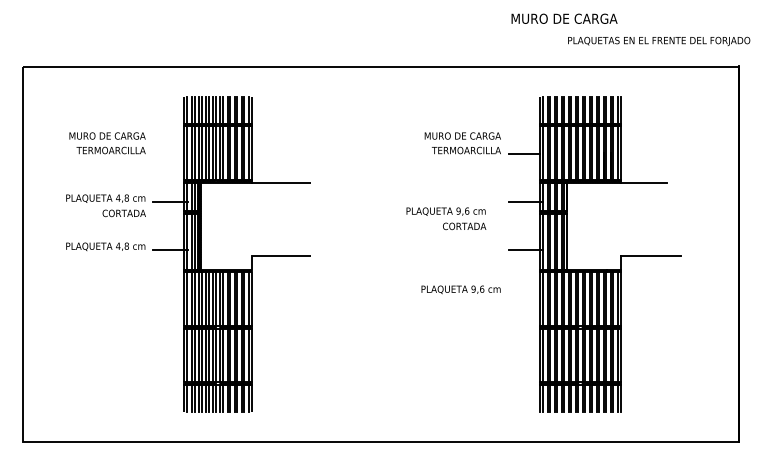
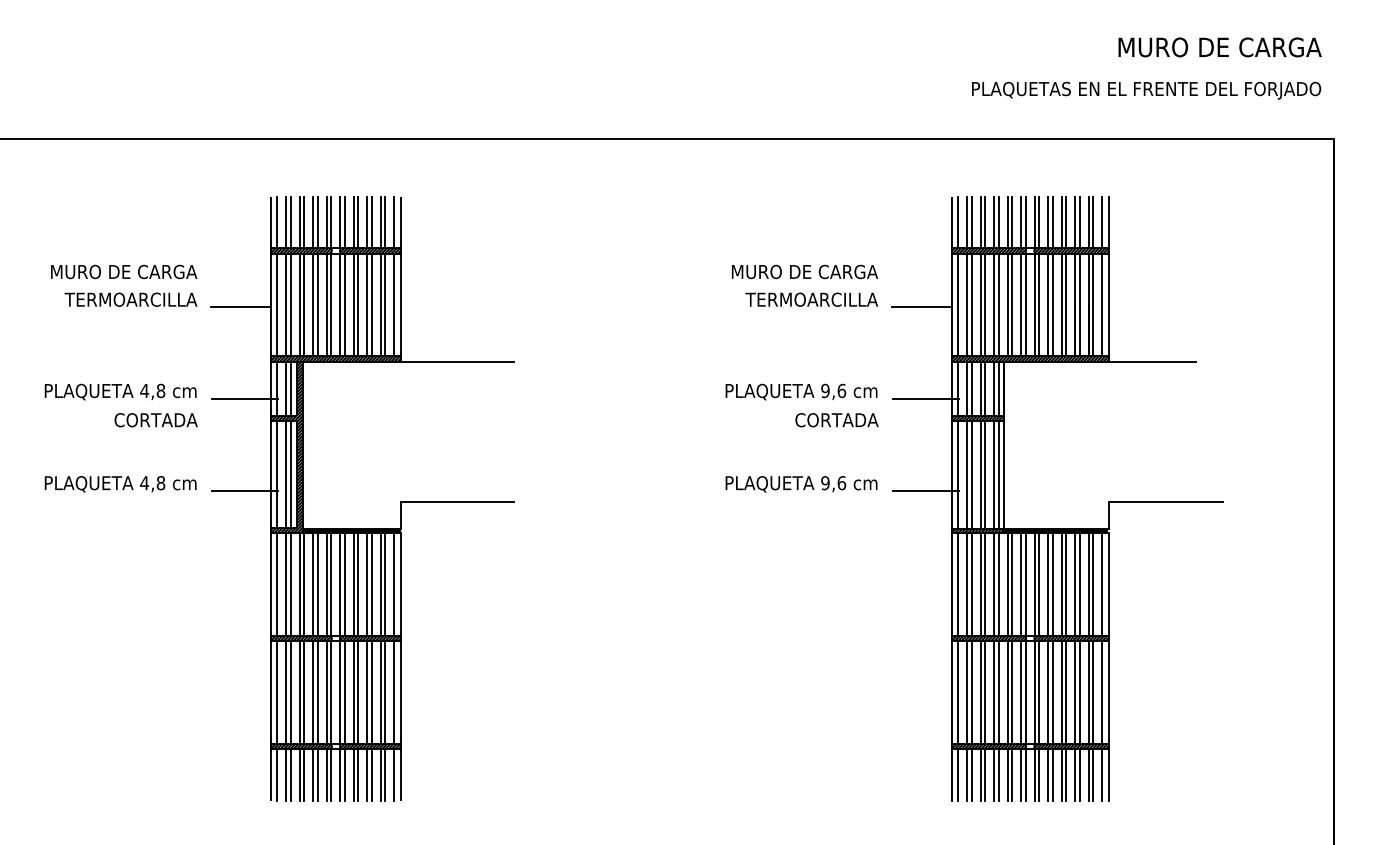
text: (564, 18) -> (1219, 46), moved
text: (659, 40) -> (1147, 88), moved
line: (168, 154) -> (240, 307), added
text: (446, 218) -> (802, 405), moved
text: (460, 289) -> (800, 483), moved

